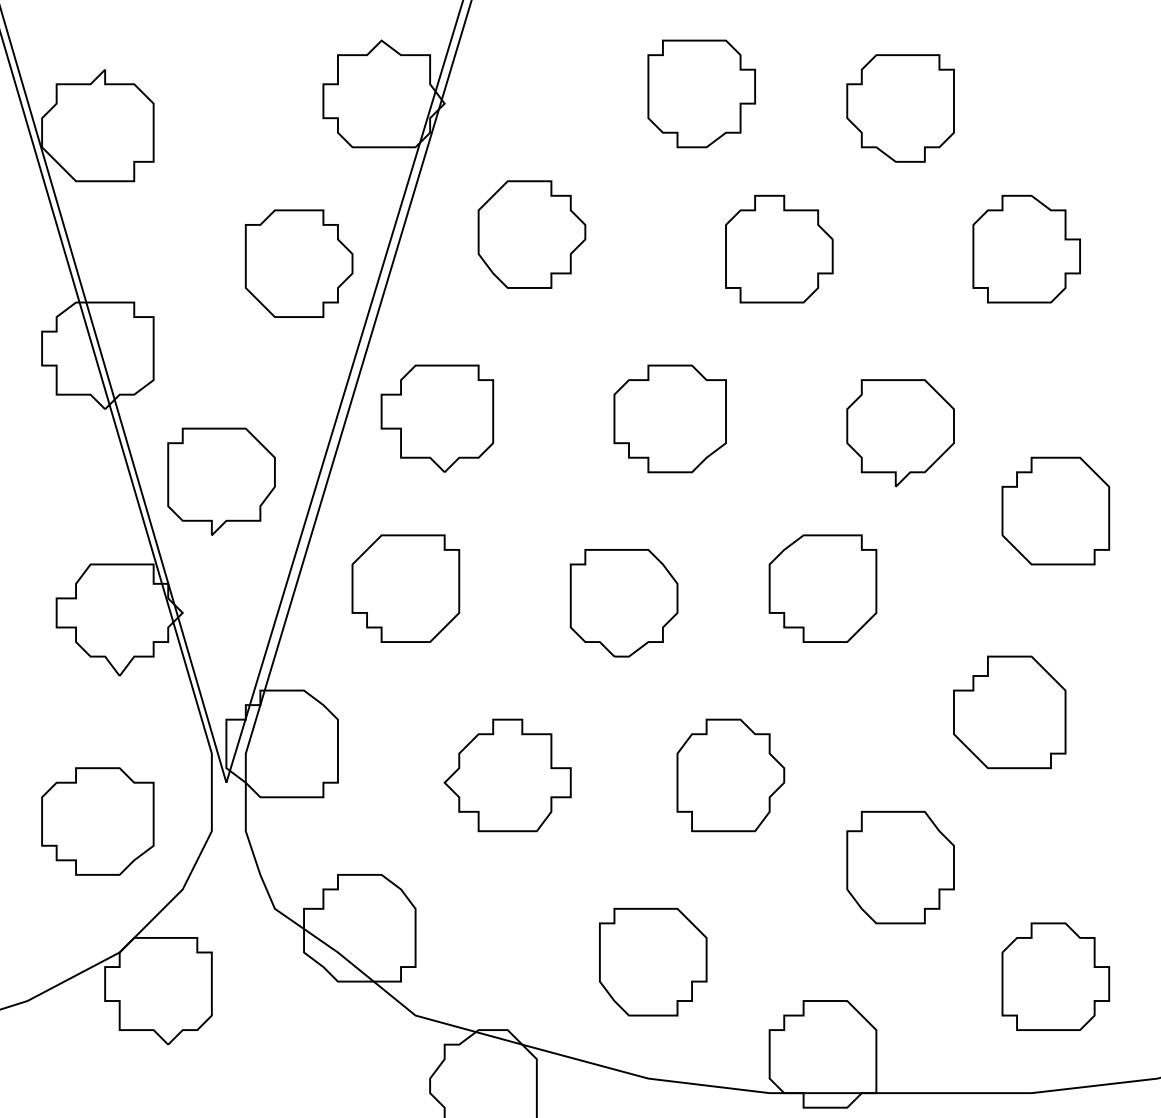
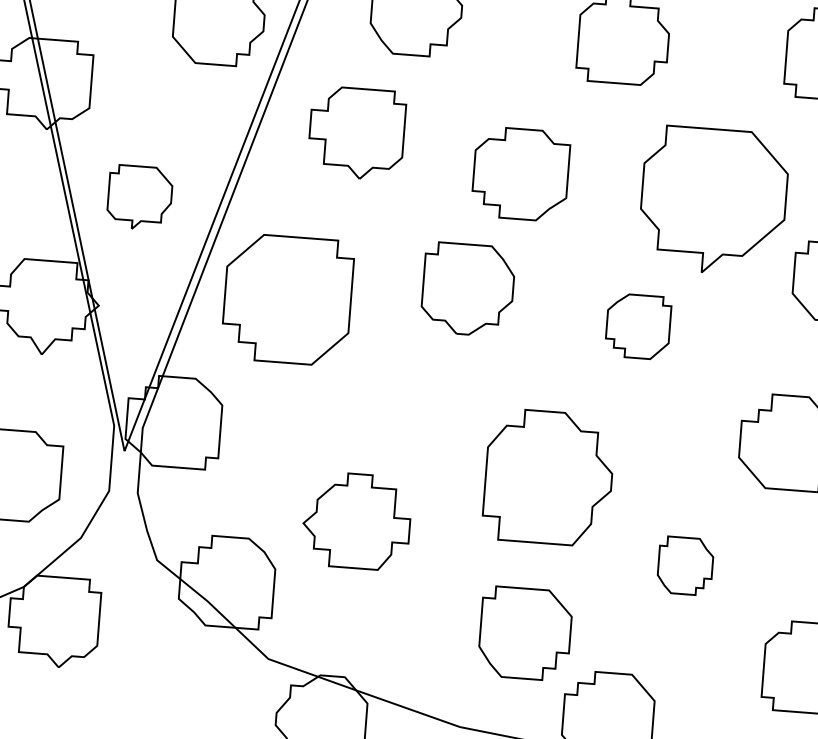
part: (437, 418) -> (357, 133), moved
part: (900, 433) -> (713, 201), size x1.6
part: (221, 481) -> (139, 197), size x0.7
part: (405, 588) -> (287, 299), size x1.4
part: (822, 588) -> (637, 326), size x0.7
part: (623, 603) -> (467, 289), moved
part: (507, 775) -> (356, 521), moved
part: (730, 775) -> (548, 477), size x1.4
part: (900, 867) -> (685, 565), size x0.6
part: (653, 961) -> (525, 633), moved

